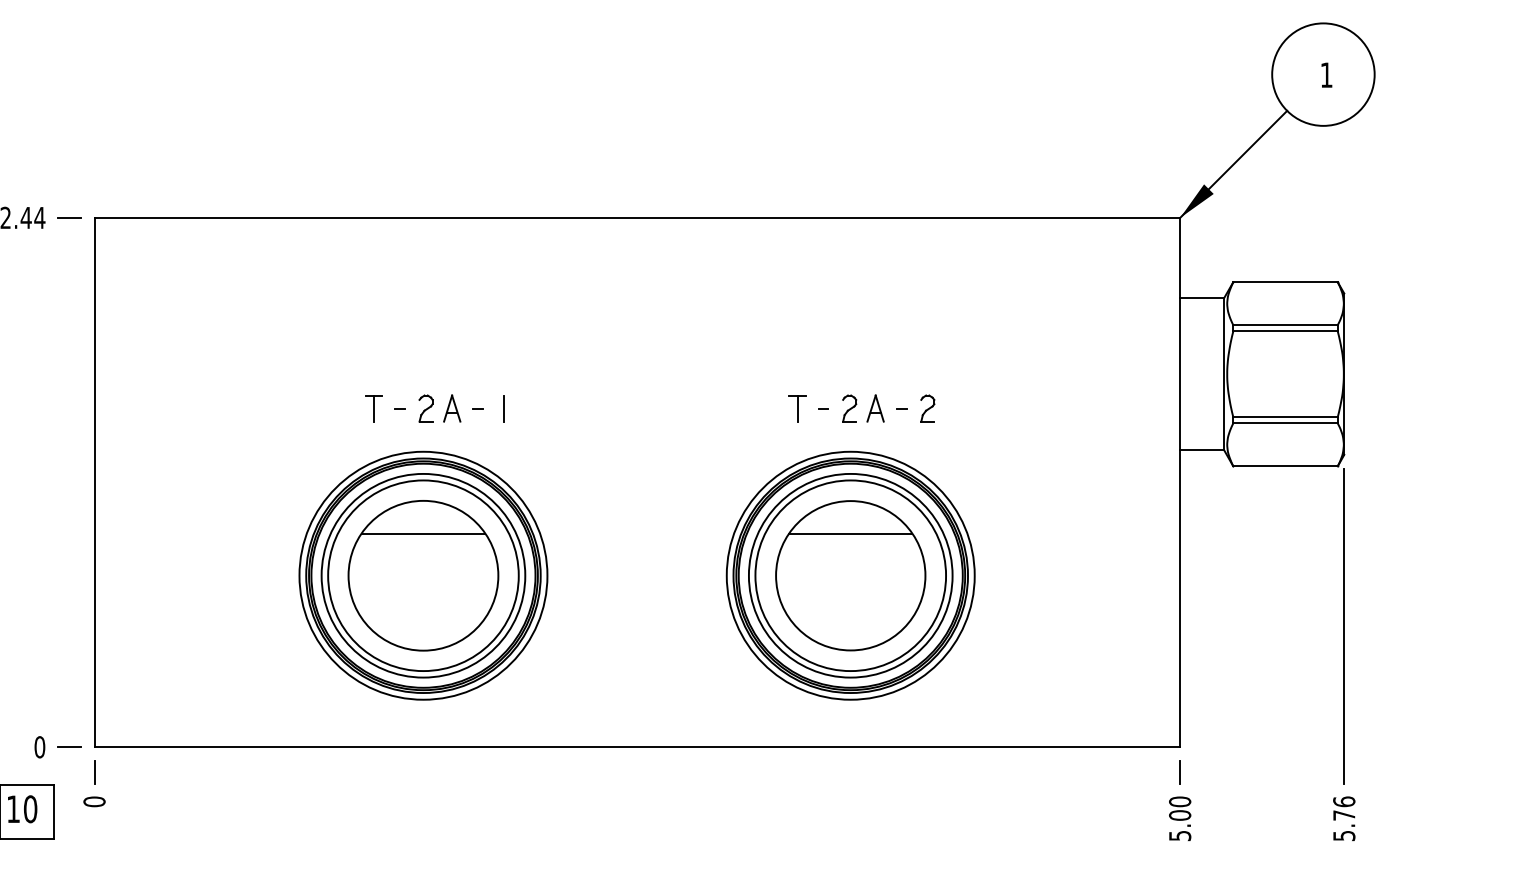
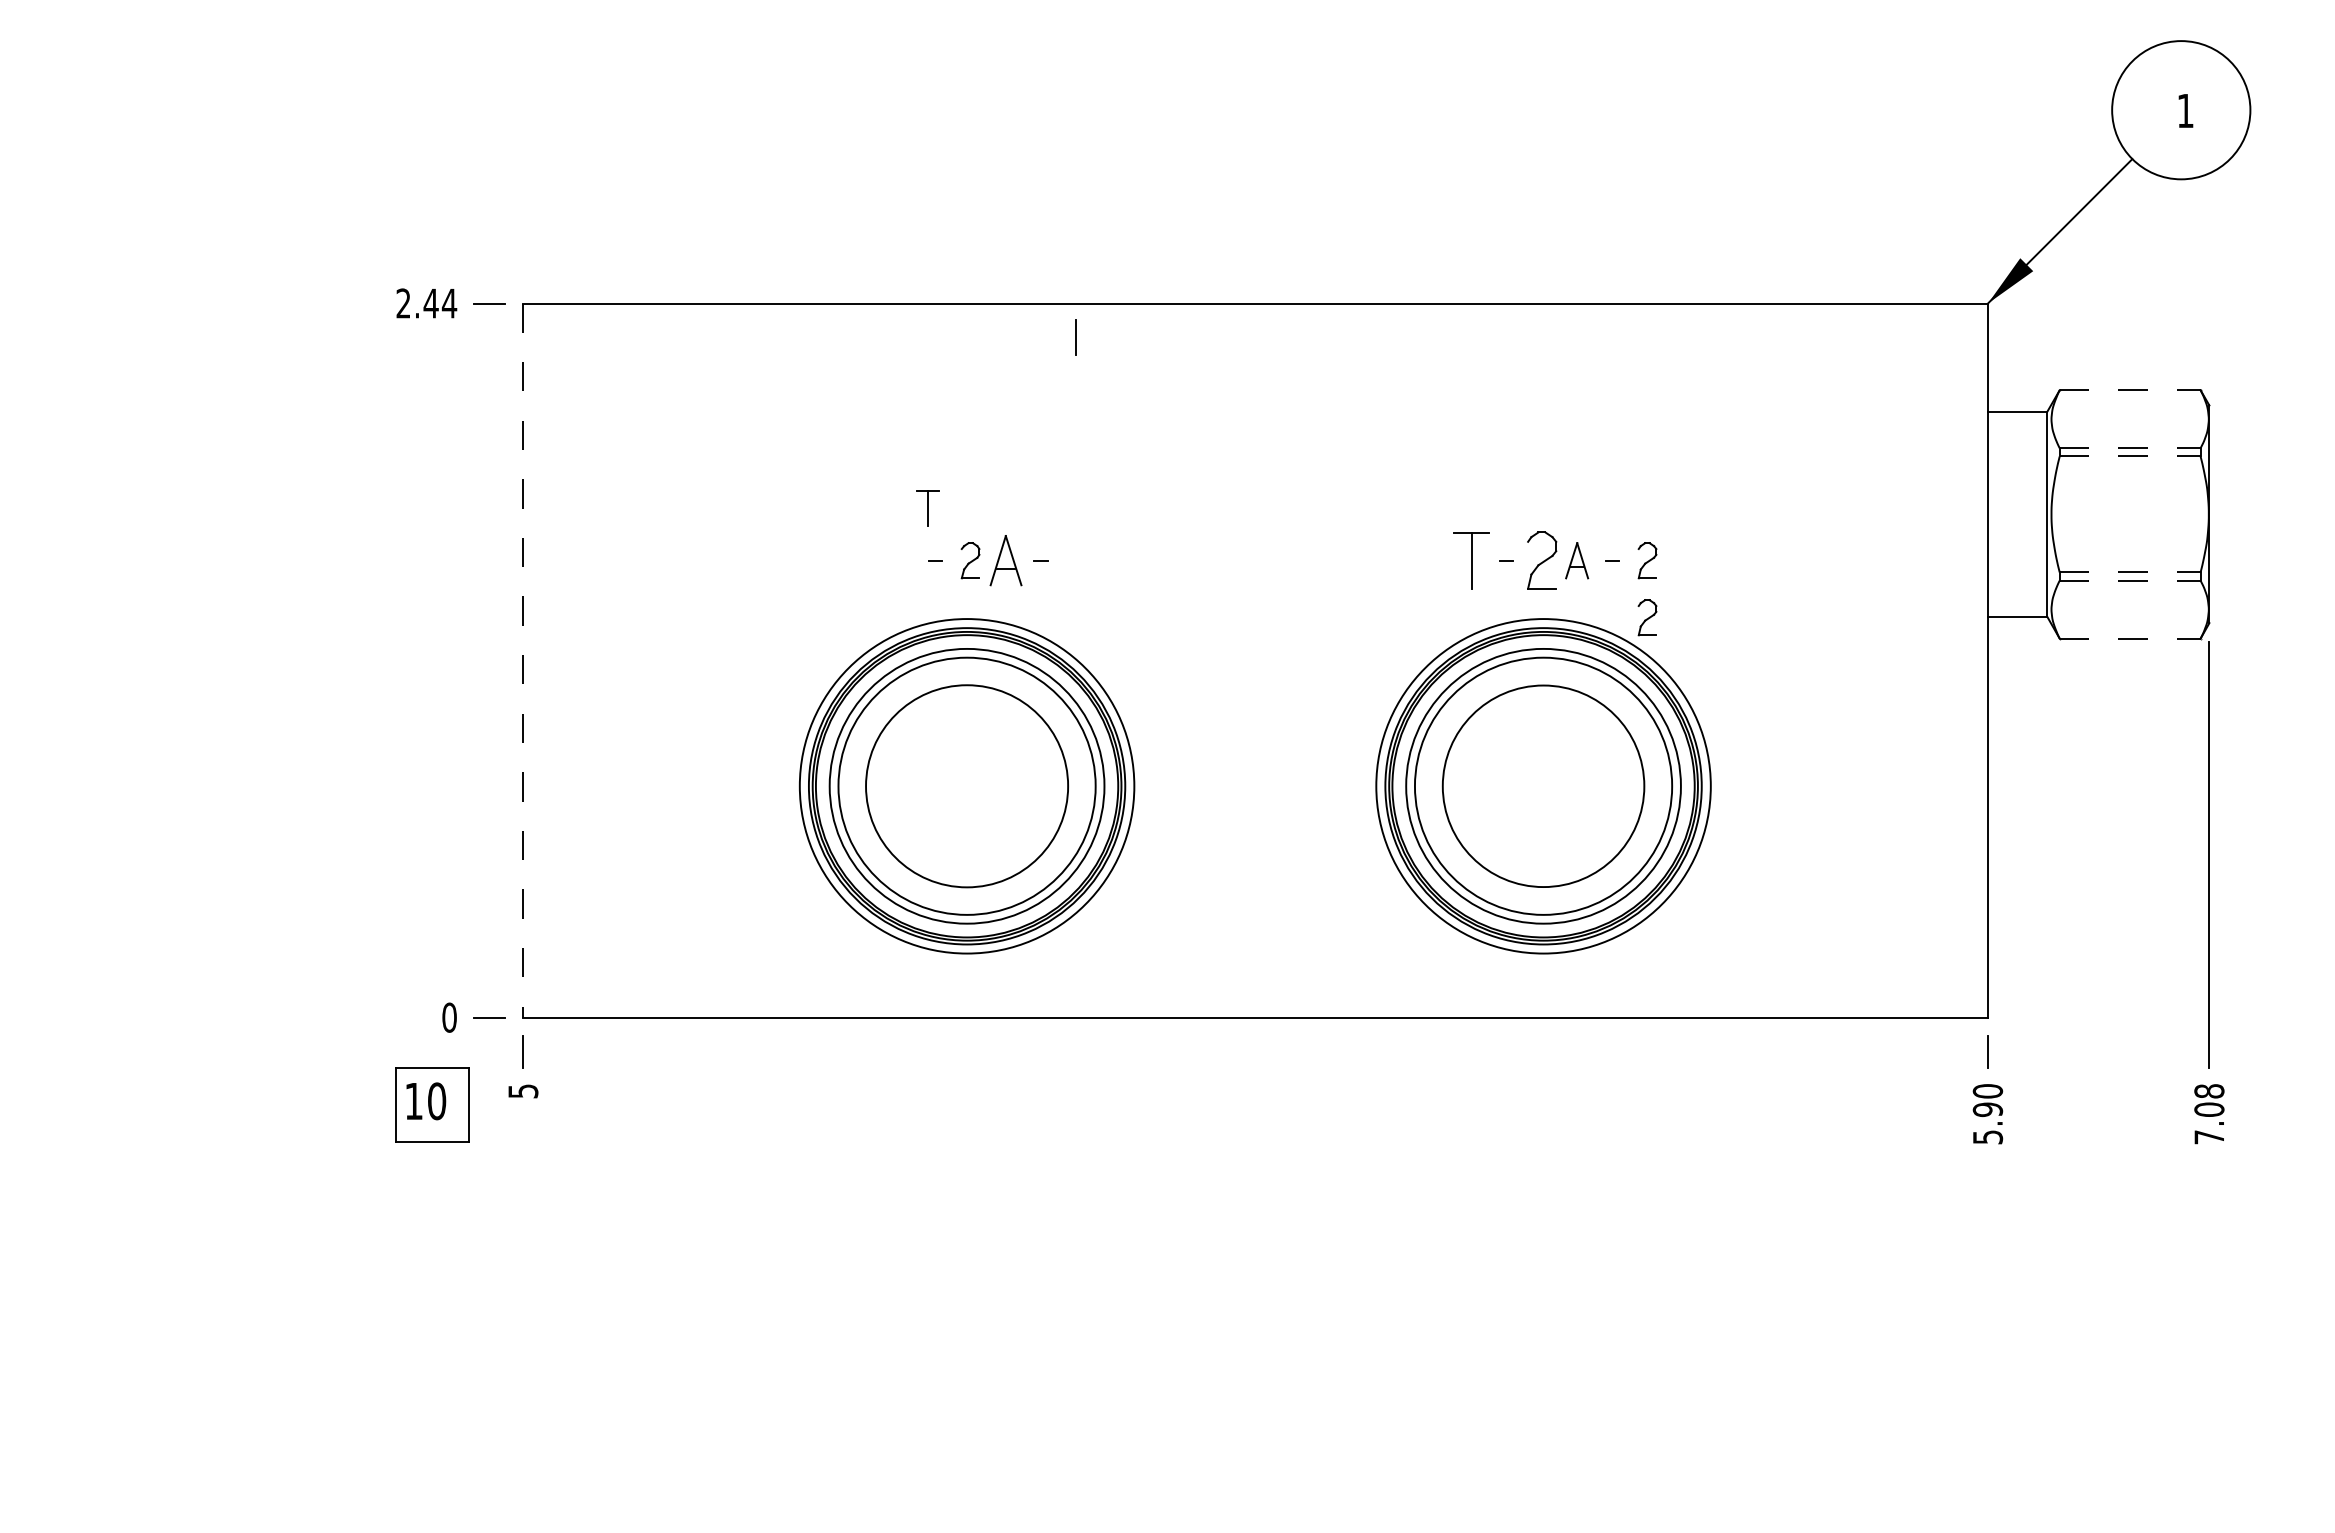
line: (1285, 282) -> (2130, 390), solid -> dashed
line: (1285, 325) -> (2130, 448), solid -> dashed
line: (1285, 331) -> (2130, 456), solid -> dashed
part: (373, 408) -> (927, 508), moved
part: (451, 408) -> (1005, 560), size x1.4
line: (503, 408) -> (1075, 337), moved
part: (797, 408) -> (1471, 560), size x1.6
part: (849, 408) -> (1541, 560), size x1.6
line: (1285, 417) -> (2130, 572), solid -> dashed
line: (1285, 423) -> (2130, 580), solid -> dashed
part: (927, 450) -> (1647, 617), added
line: (1285, 466) -> (2130, 638), solid -> dashed
line: (94, 483) -> (523, 661), solid -> dashed
line: (423, 533) -> (966, 729), removed
line: (850, 533) -> (1543, 729), removed
text: (94, 801) -> (523, 1091), 0 -> 5
text: (1180, 815) -> (1988, 1109), 5.00 -> 5.90
text: (1344, 819) -> (2209, 1114), 5.76 -> 7.08

